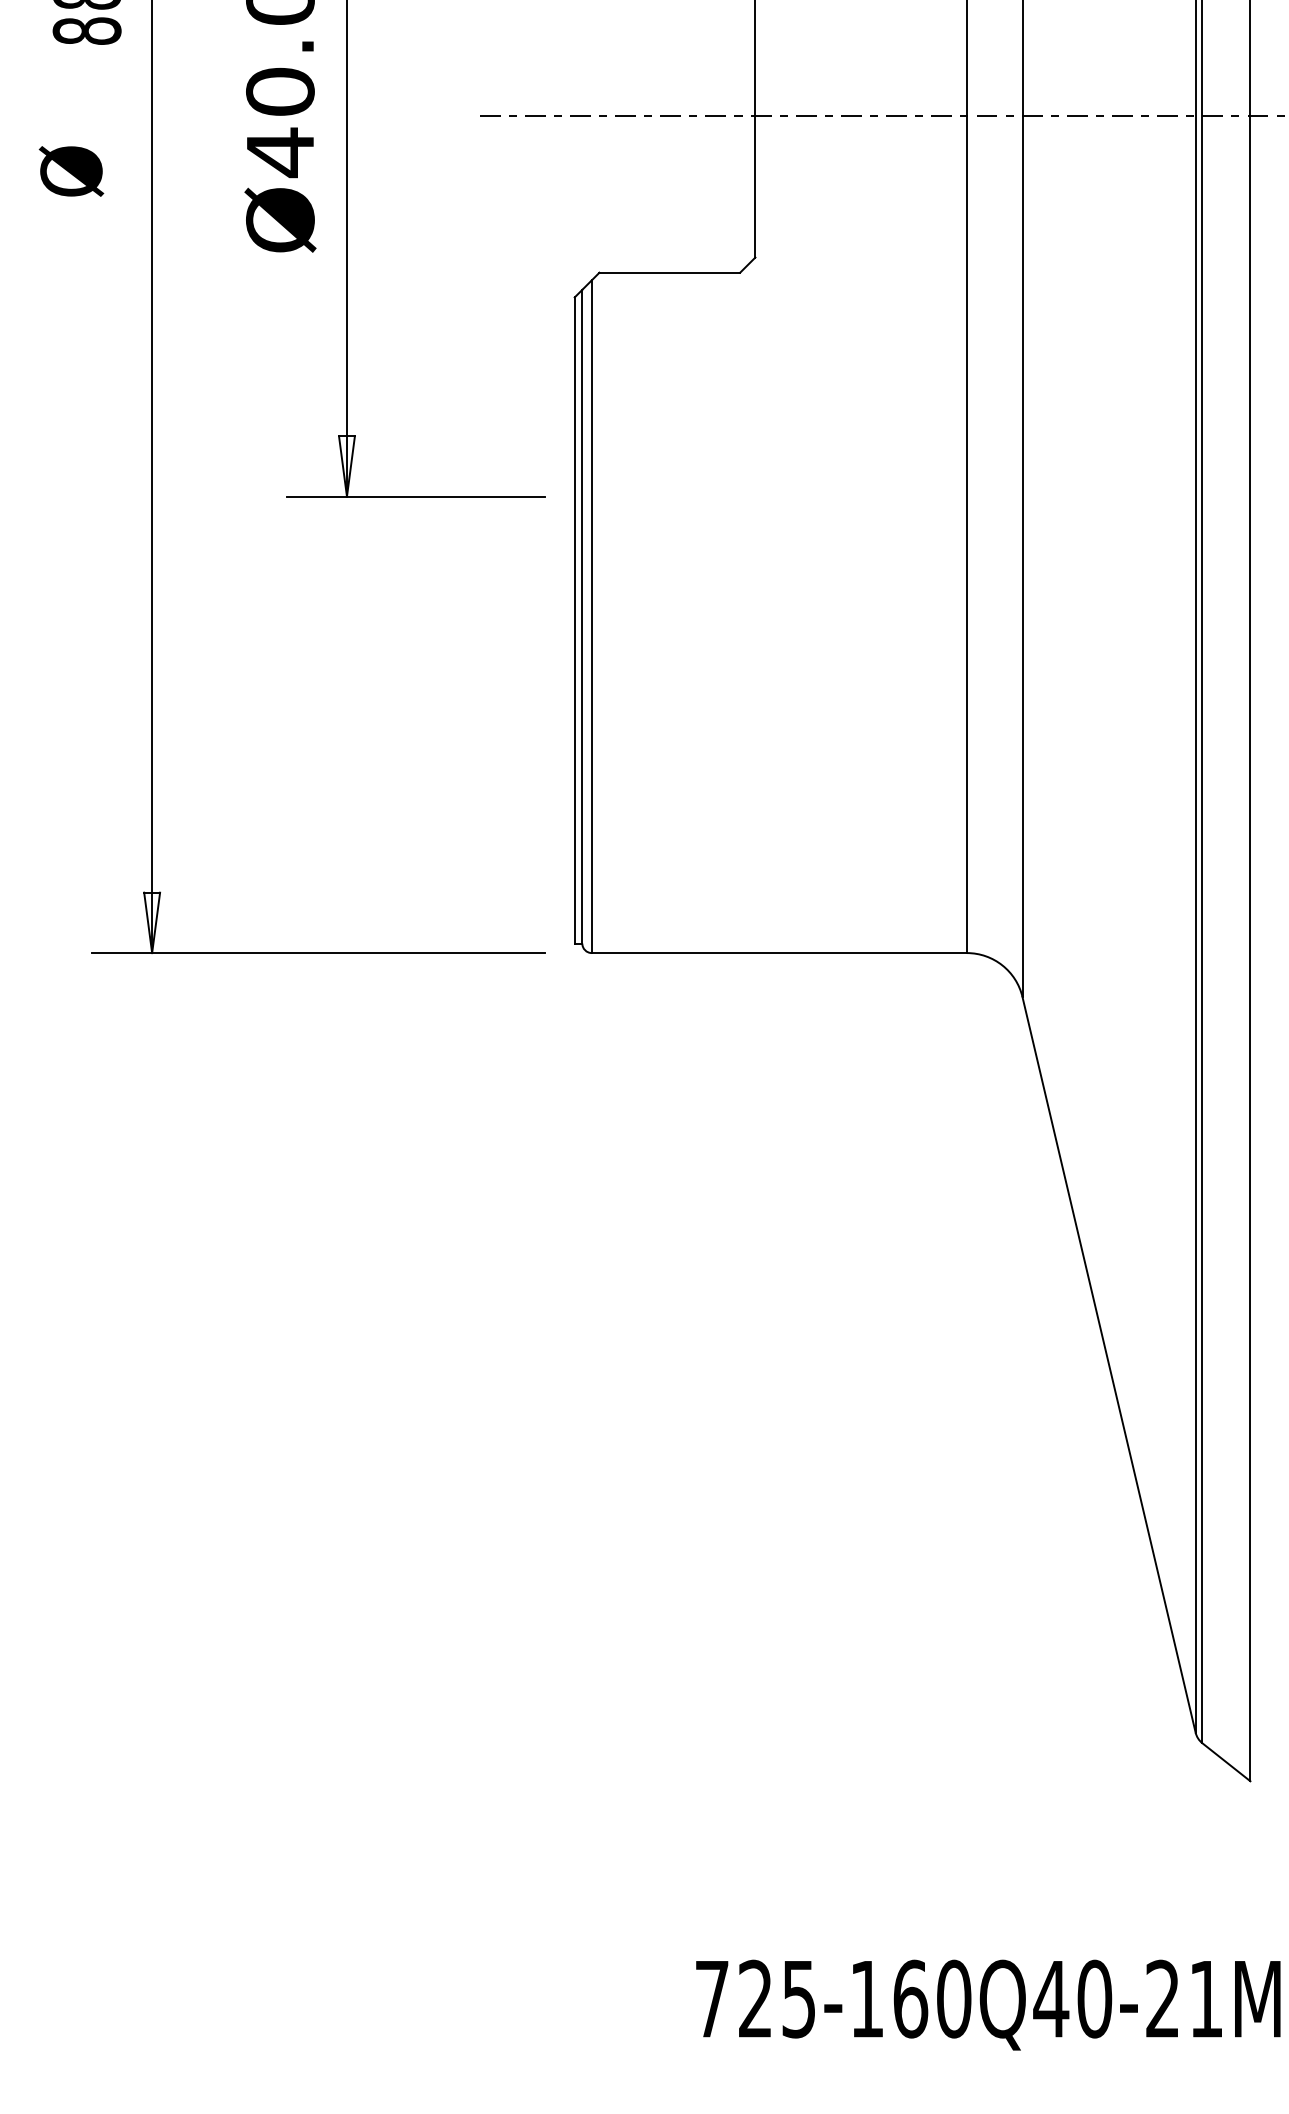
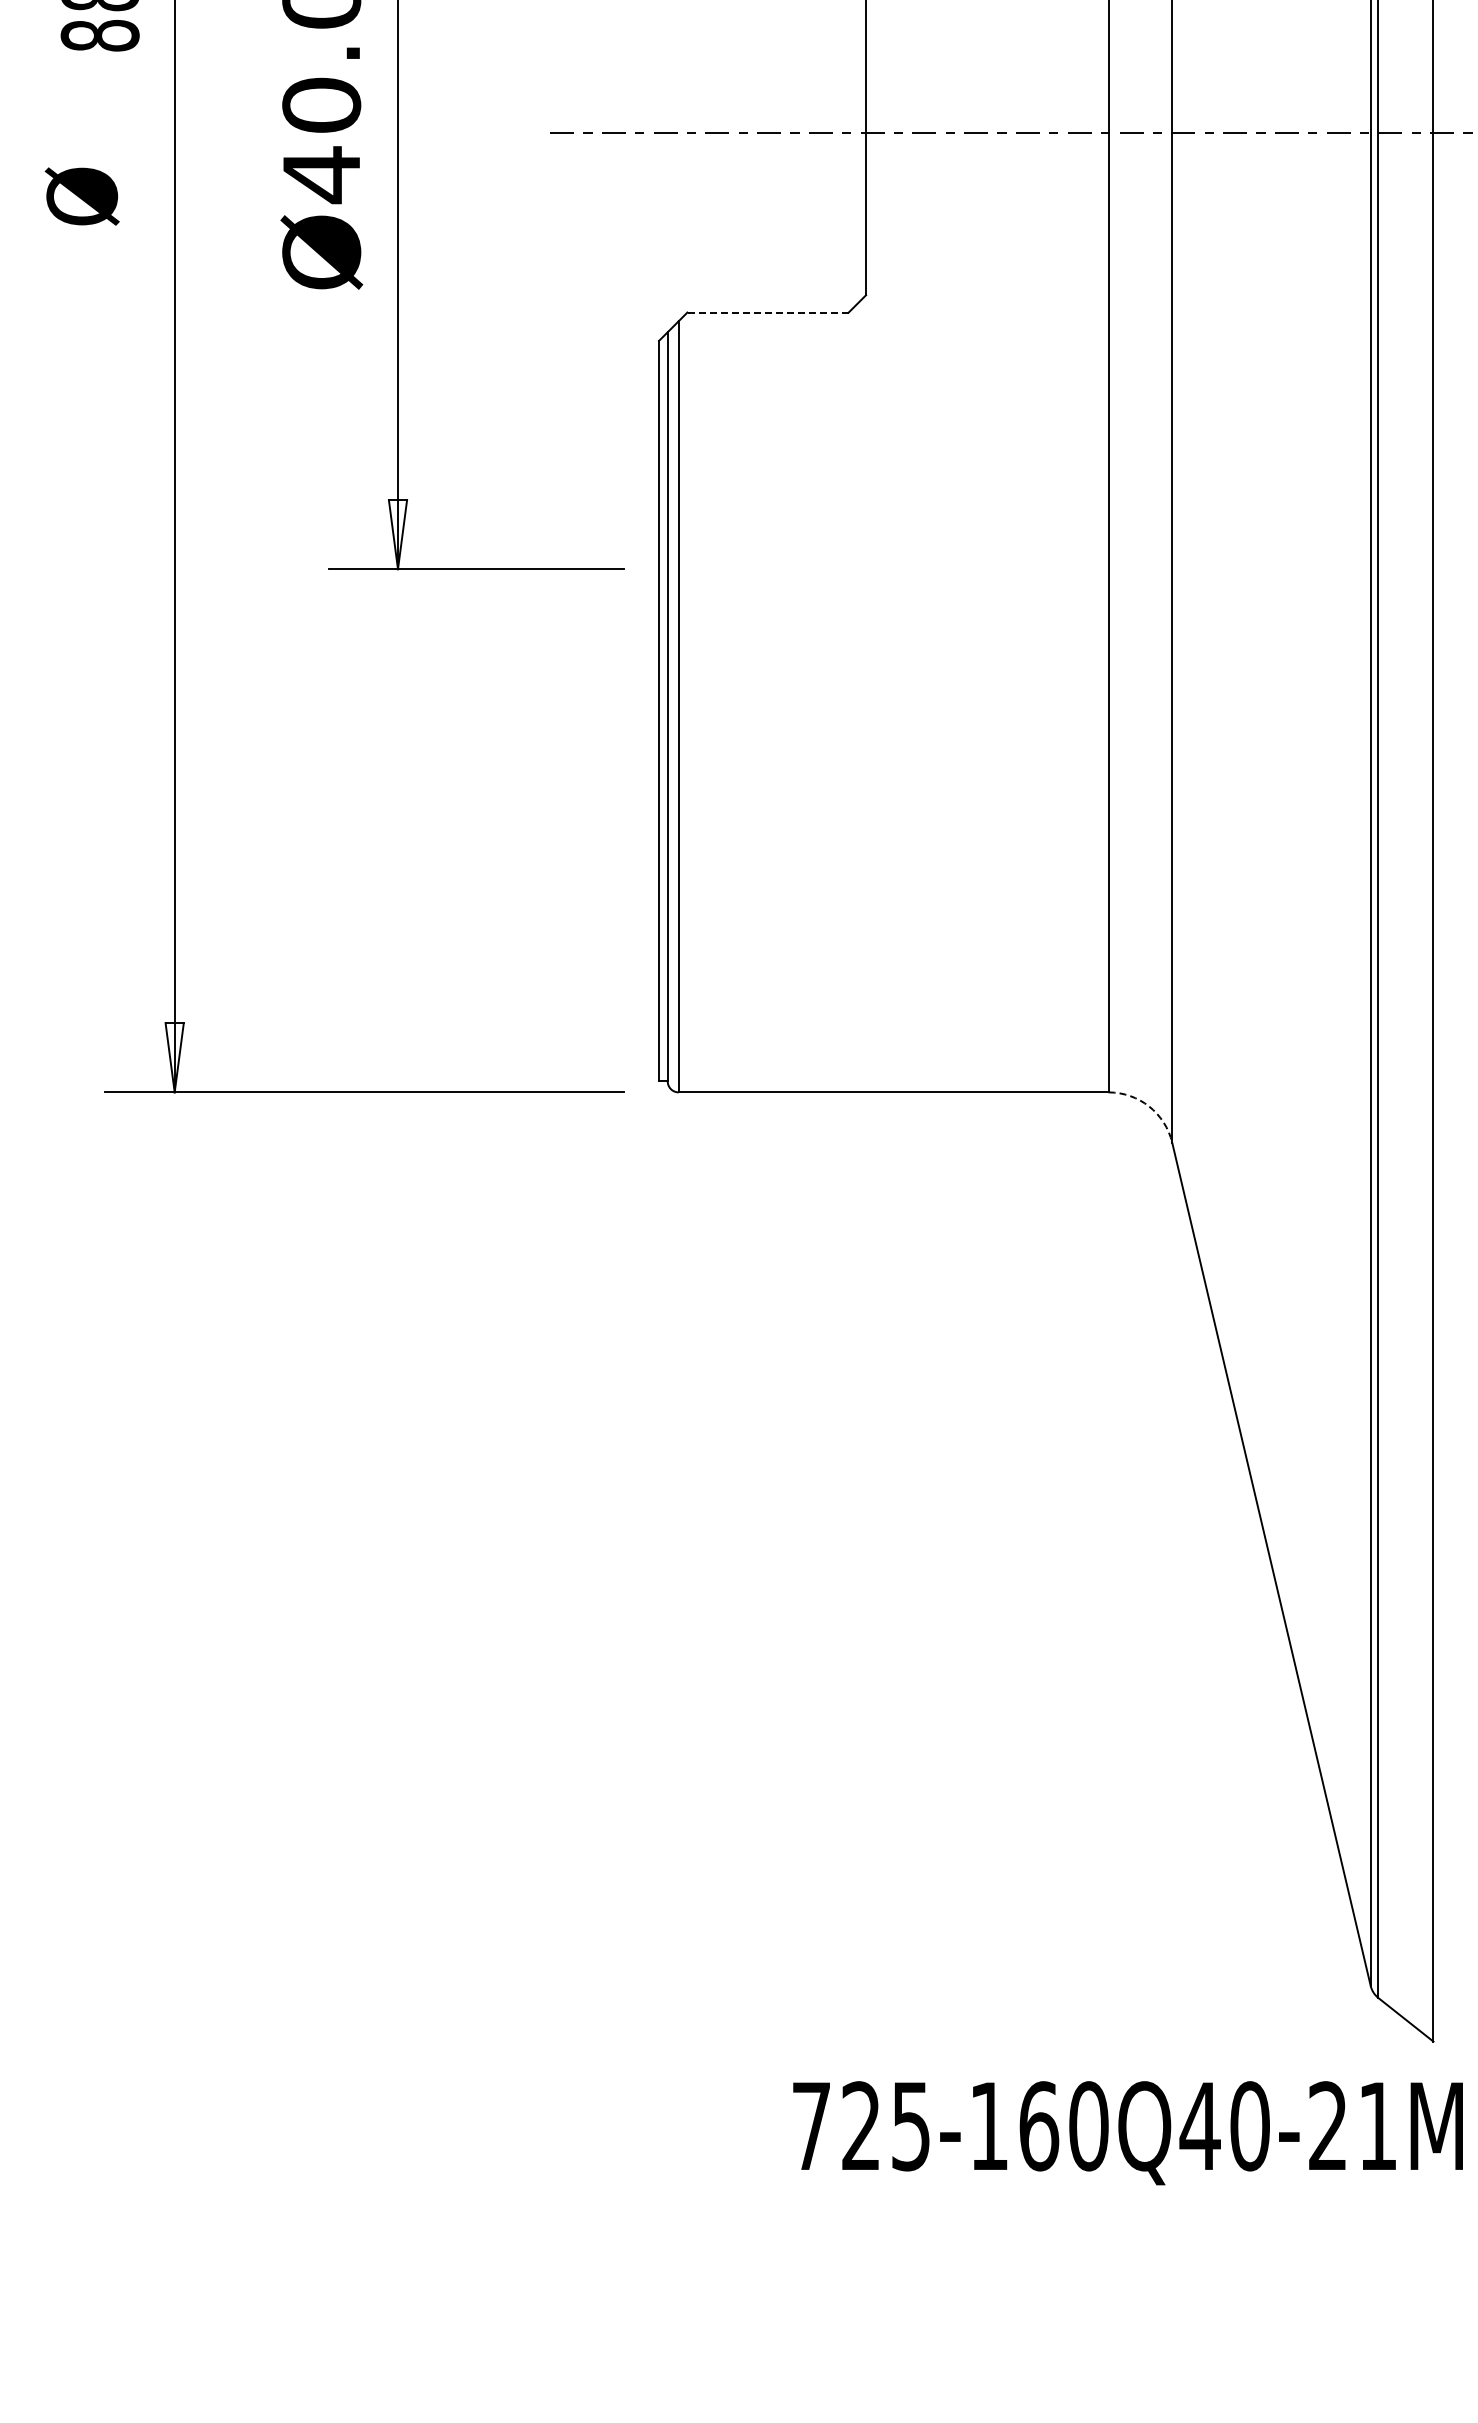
line: (670, 272) -> (768, 312), solid -> dashed
arc: (1002, 965) -> (1149, 1106), solid -> dashed
text: (987, 2005) -> (1127, 2133), moved

